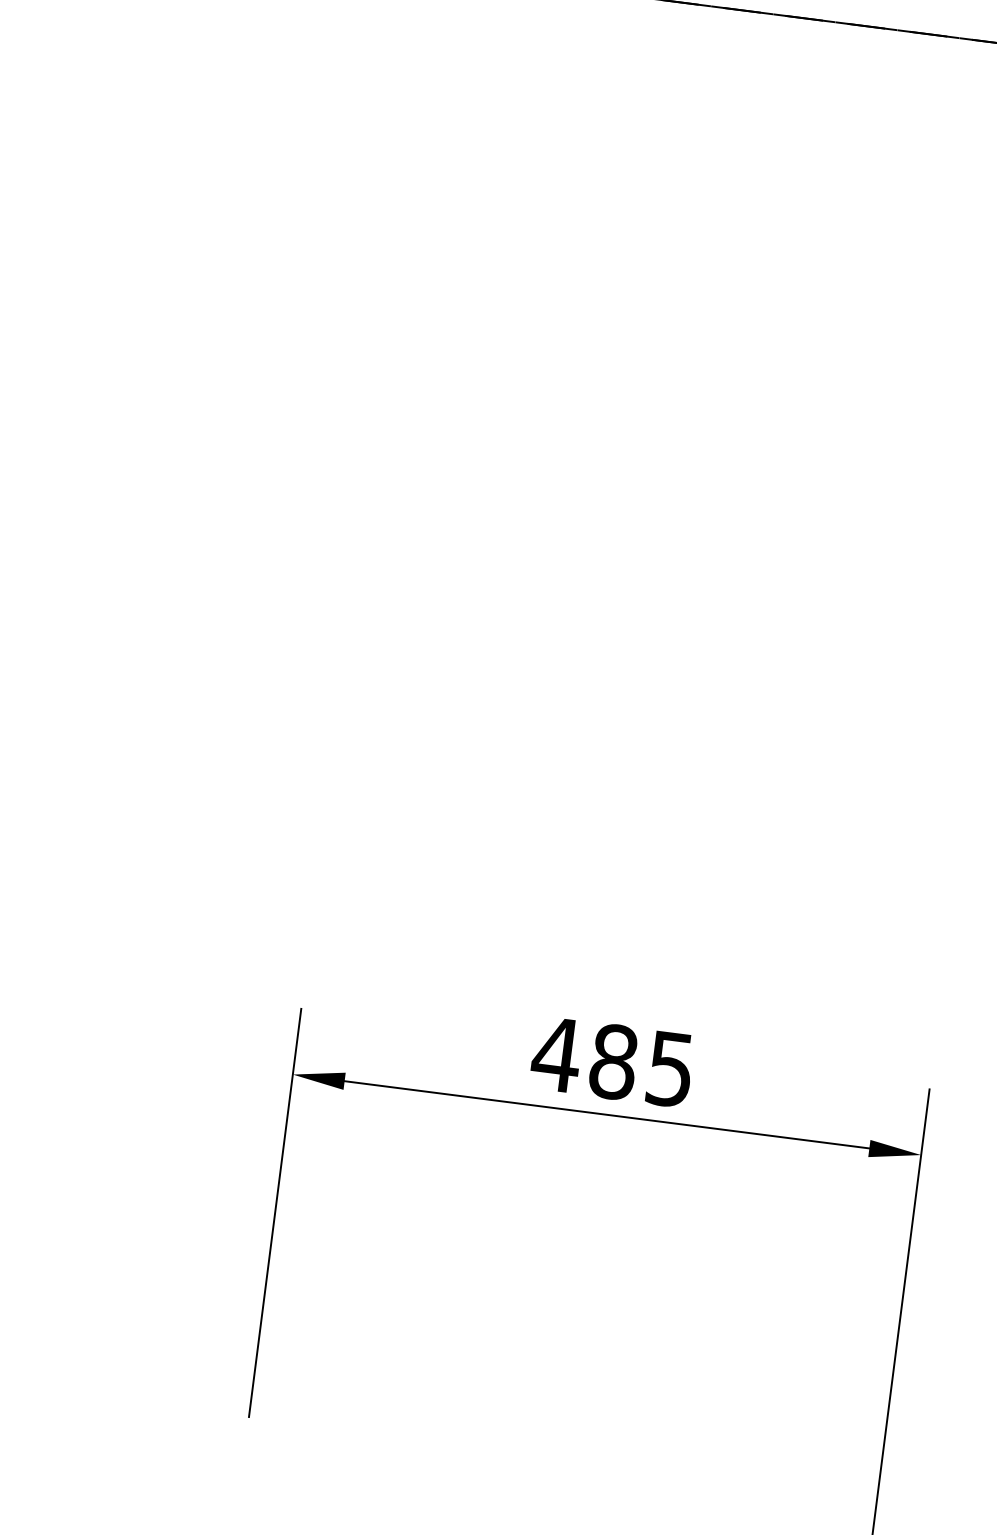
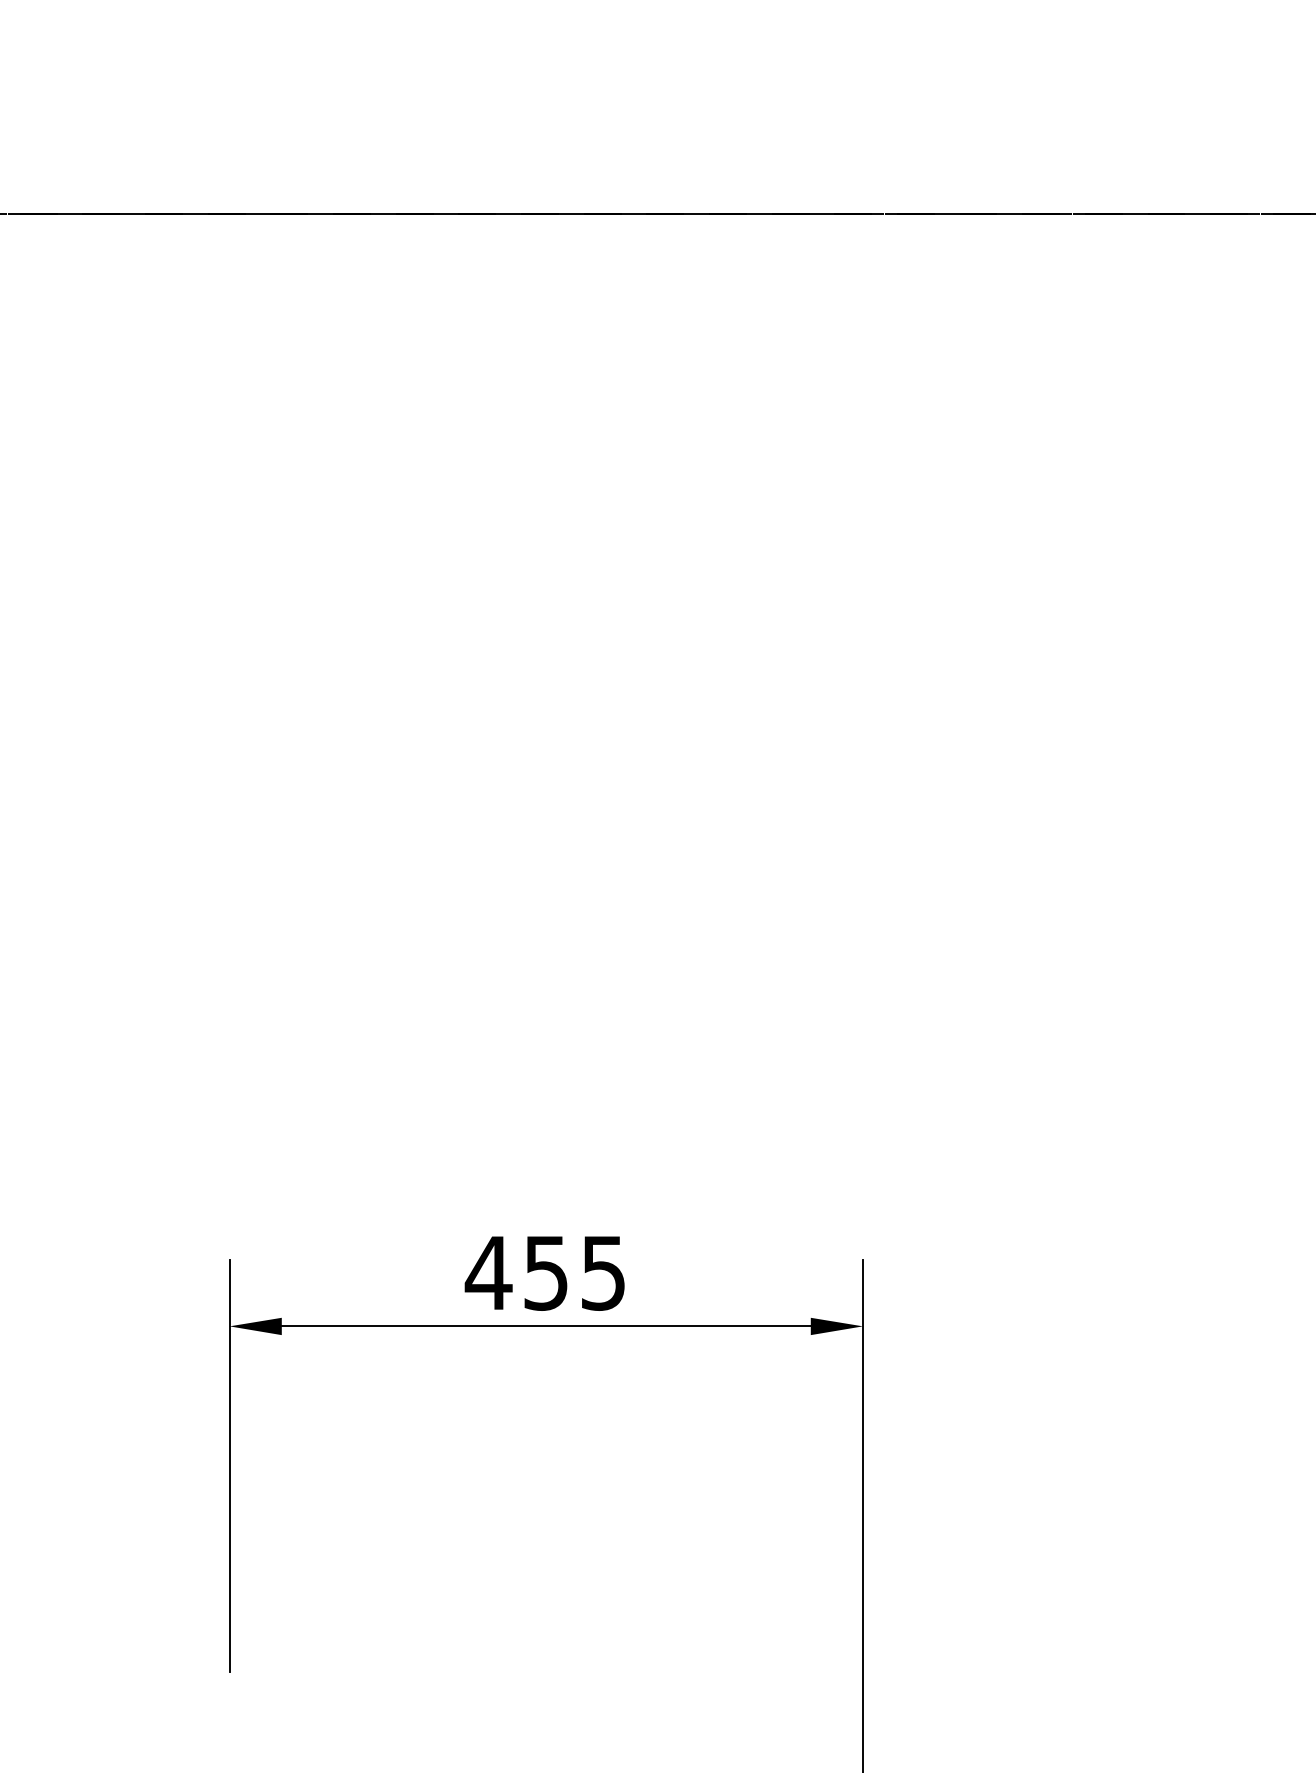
text: (613, 1061) -> (545, 1272), 485 -> 455

